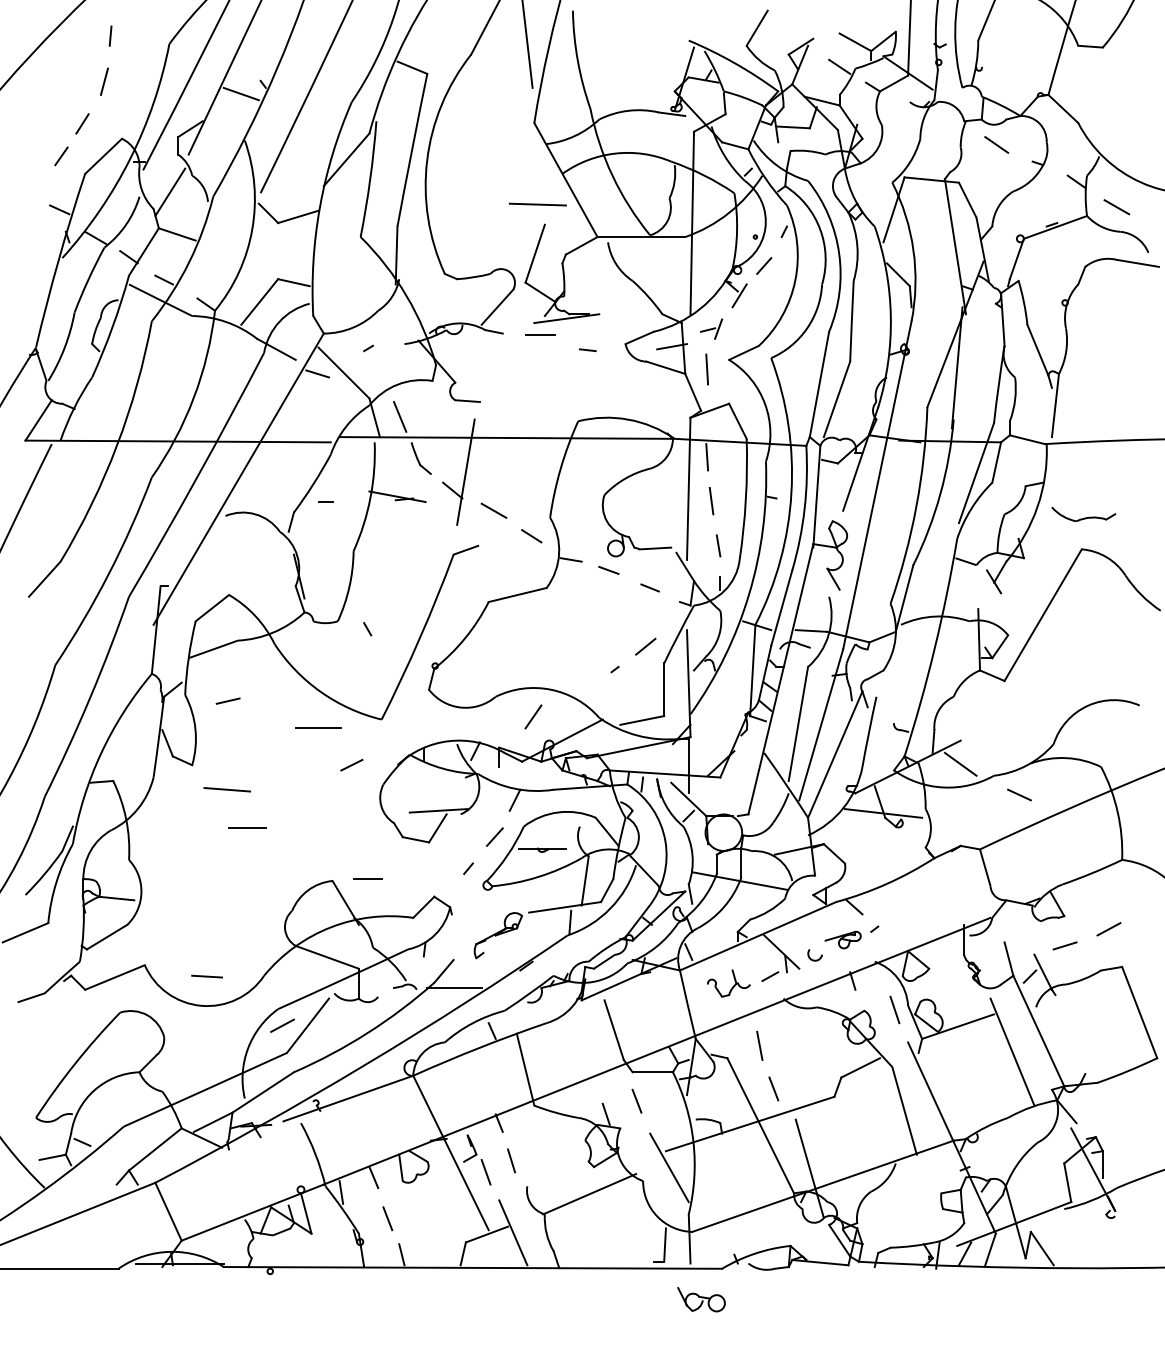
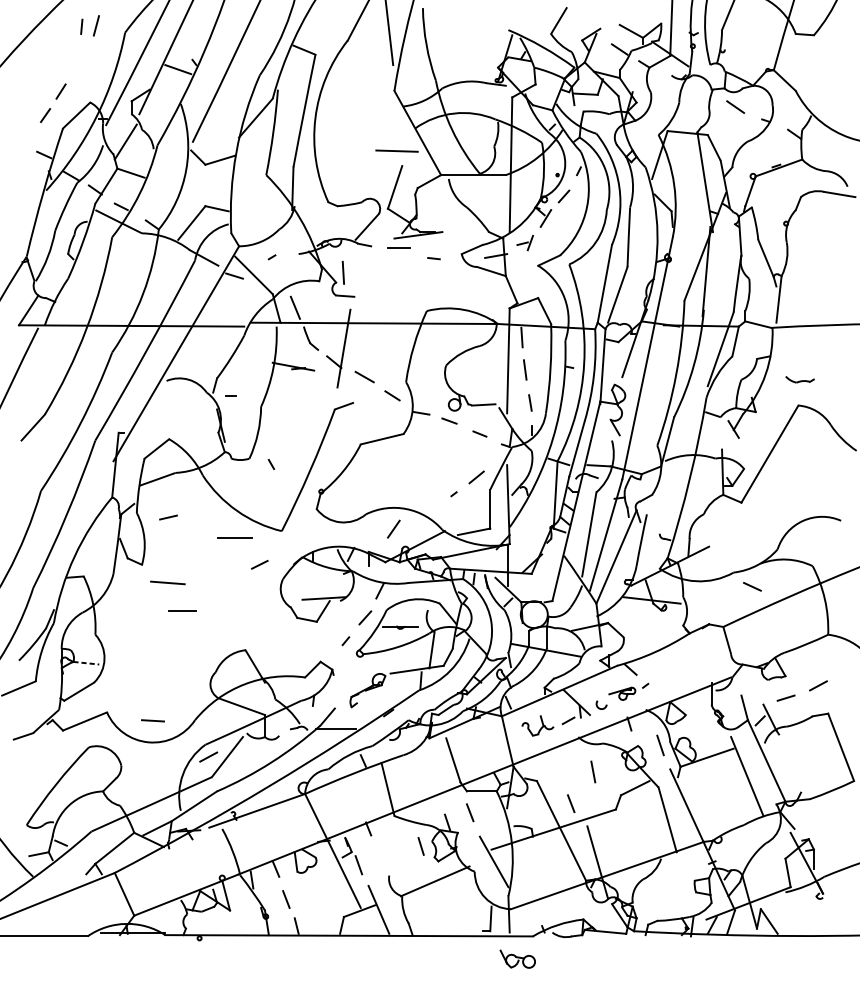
line: (104, 81) -> (96, 25), moved
line: (1116, 207) -> (824, 153), removed
line: (706, 369) -> (342, 272), moved
line: (325, 501) -> (230, 396), moved
part: (1083, 513) -> (799, 379), size x0.6
line: (960, 763) -> (708, 563), removed
line: (367, 879) -> (271, 649), removed
line: (116, 898) -> (86, 663), solid -> dashed
line: (759, 1045) -> (593, 771), moved
line: (511, 1160) -> (421, 846), moved

